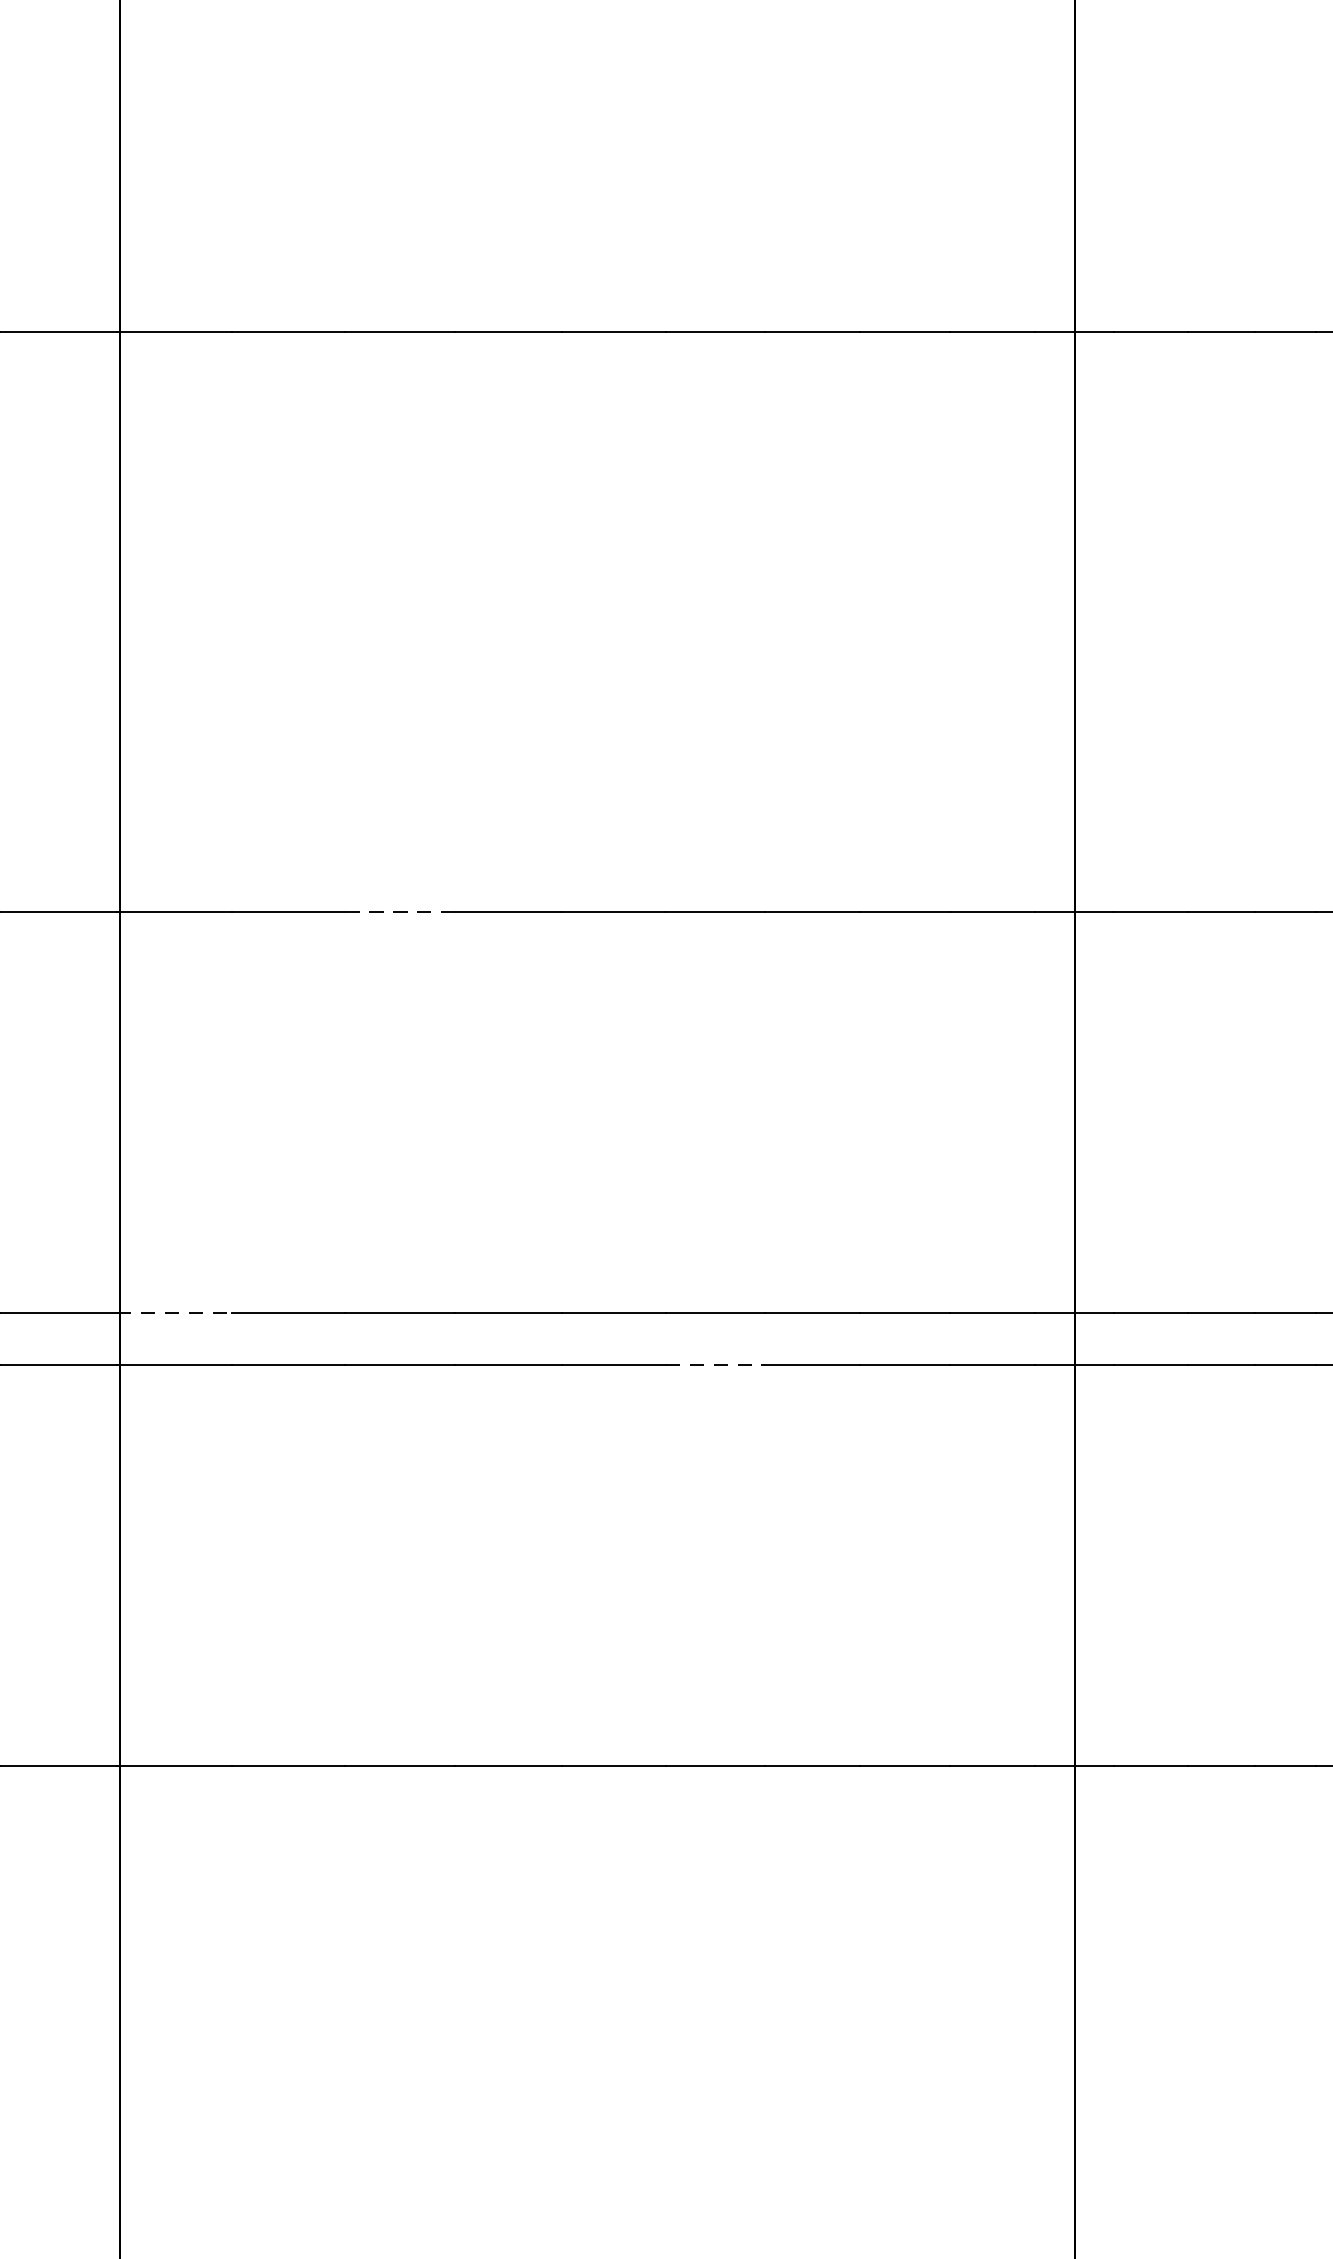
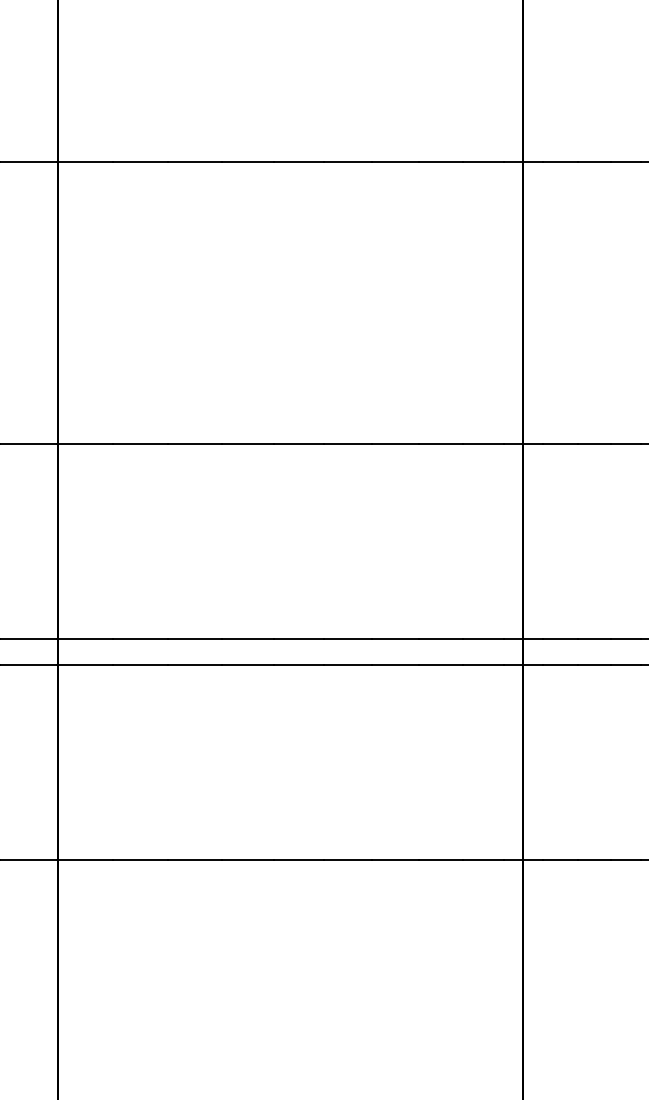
line: (399, 910) -> (194, 443), dashed -> solid
line: (175, 1313) -> (85, 639), dashed -> solid
line: (715, 1364) -> (348, 664), dashed -> solid

